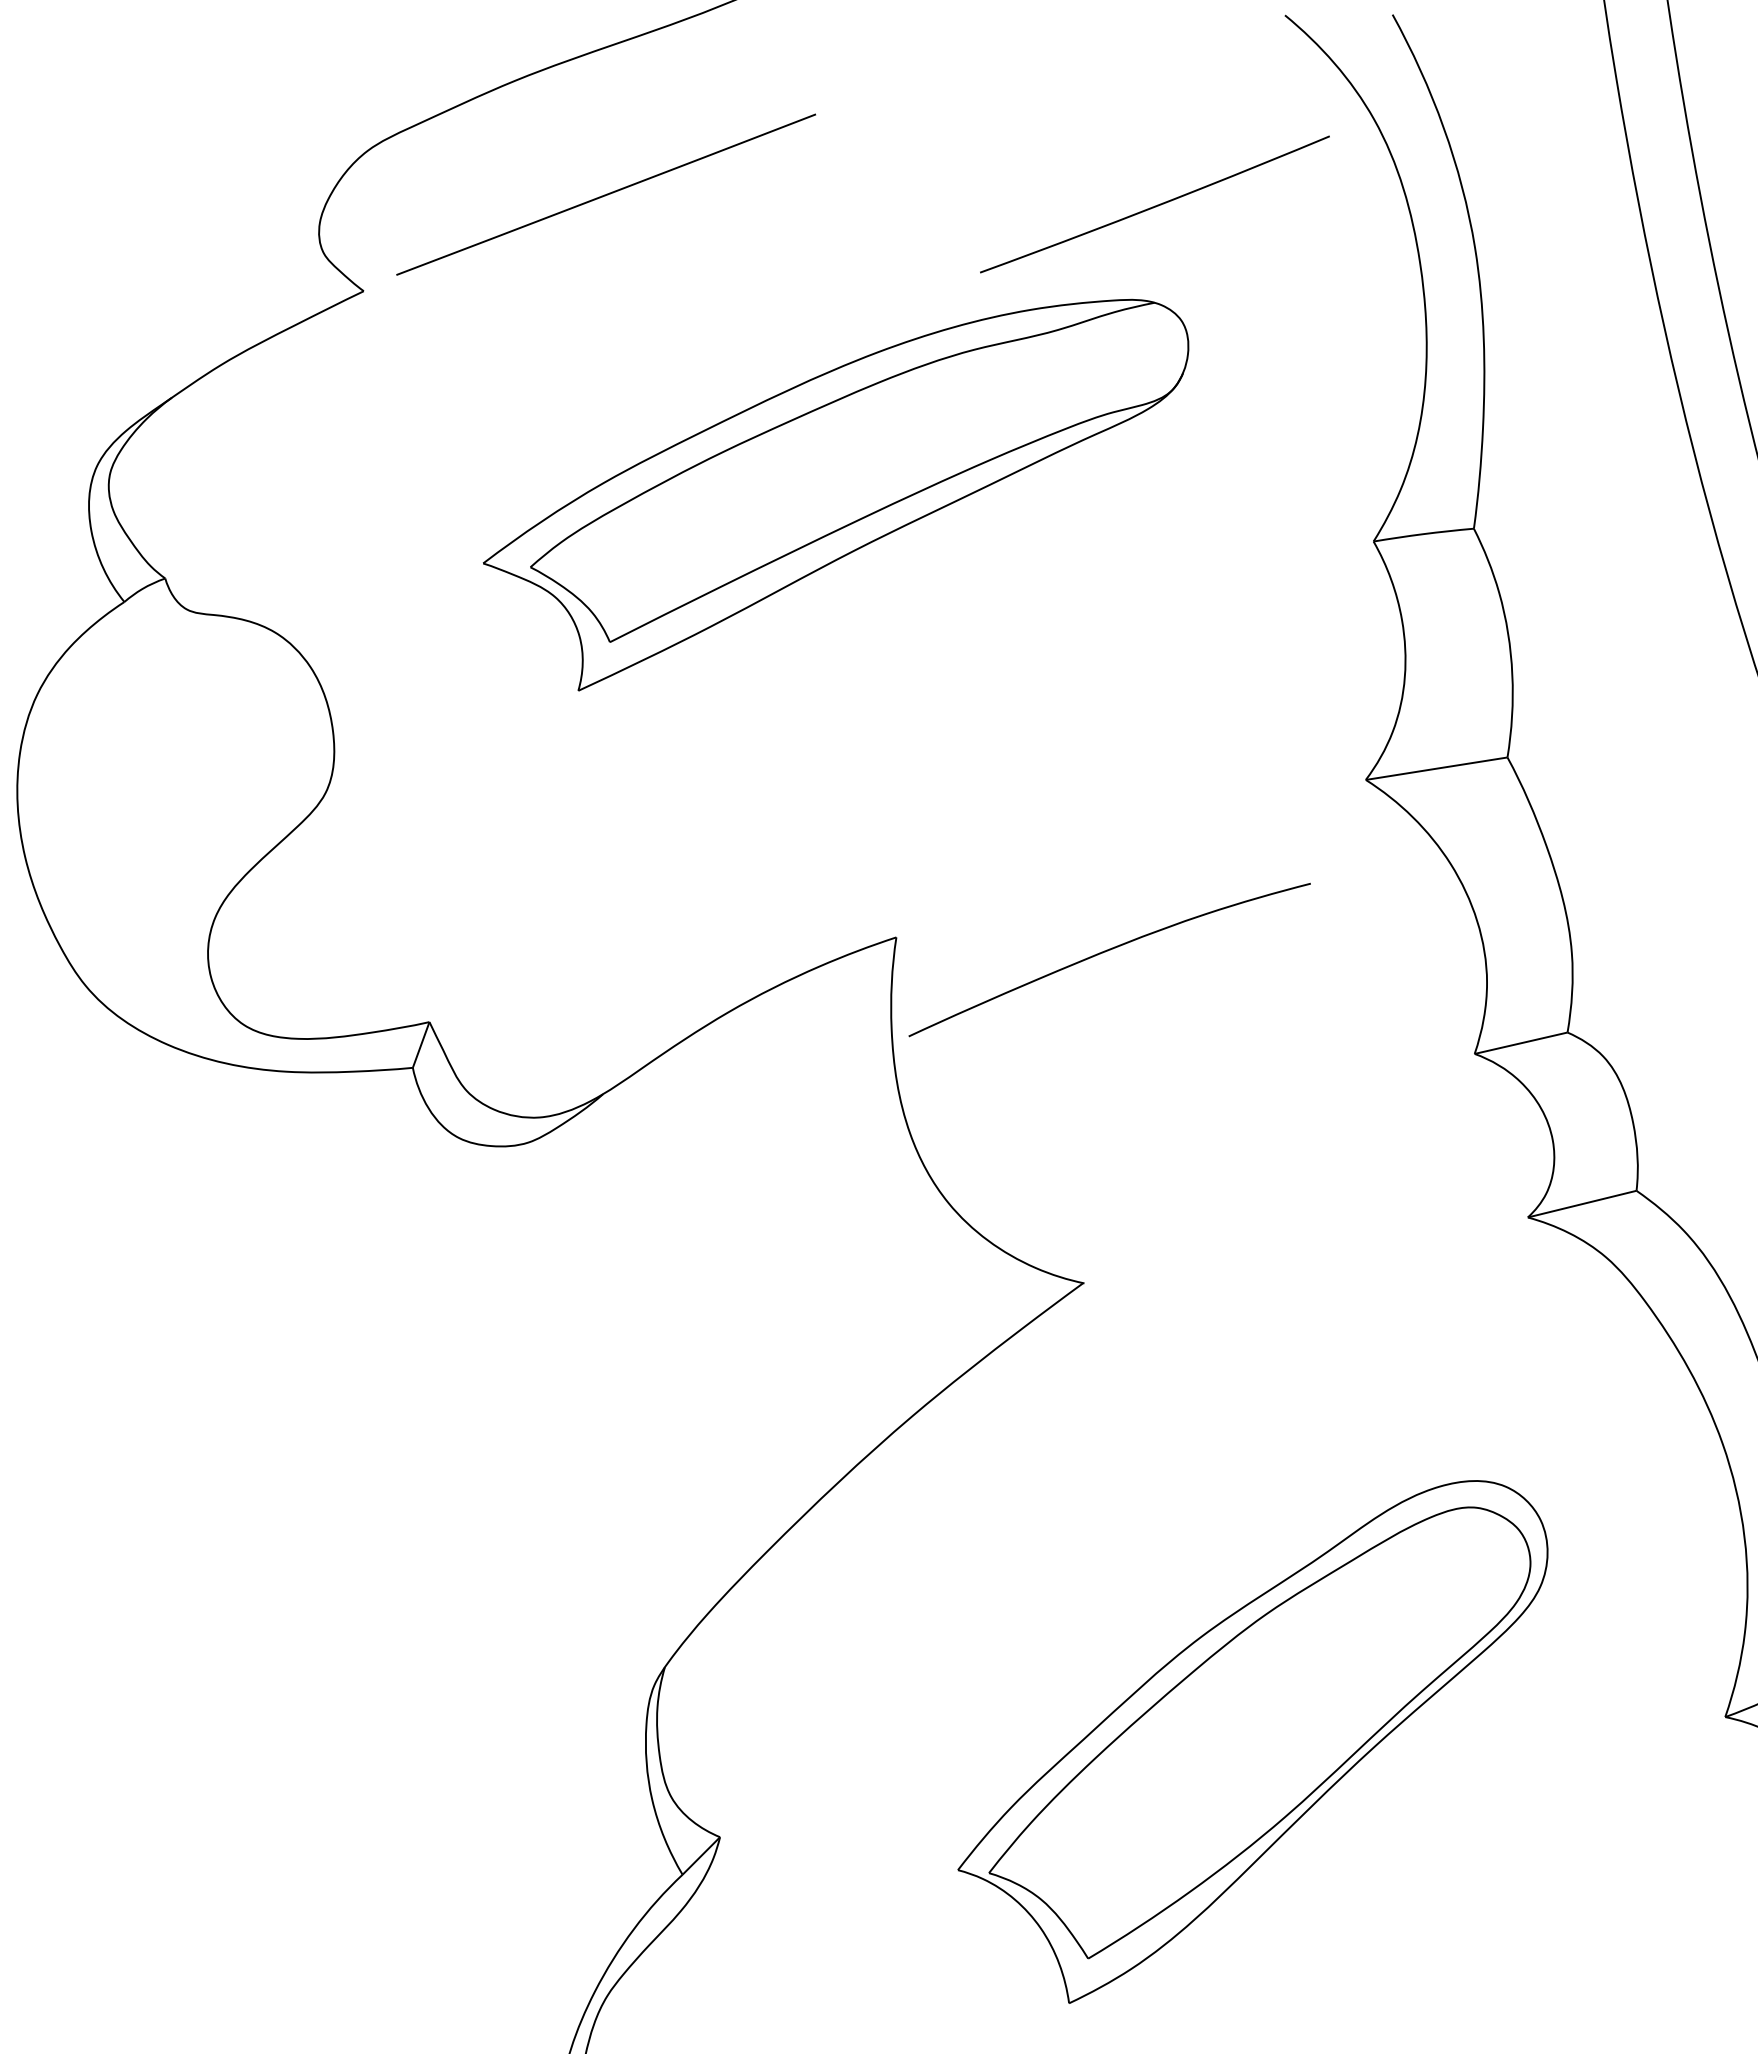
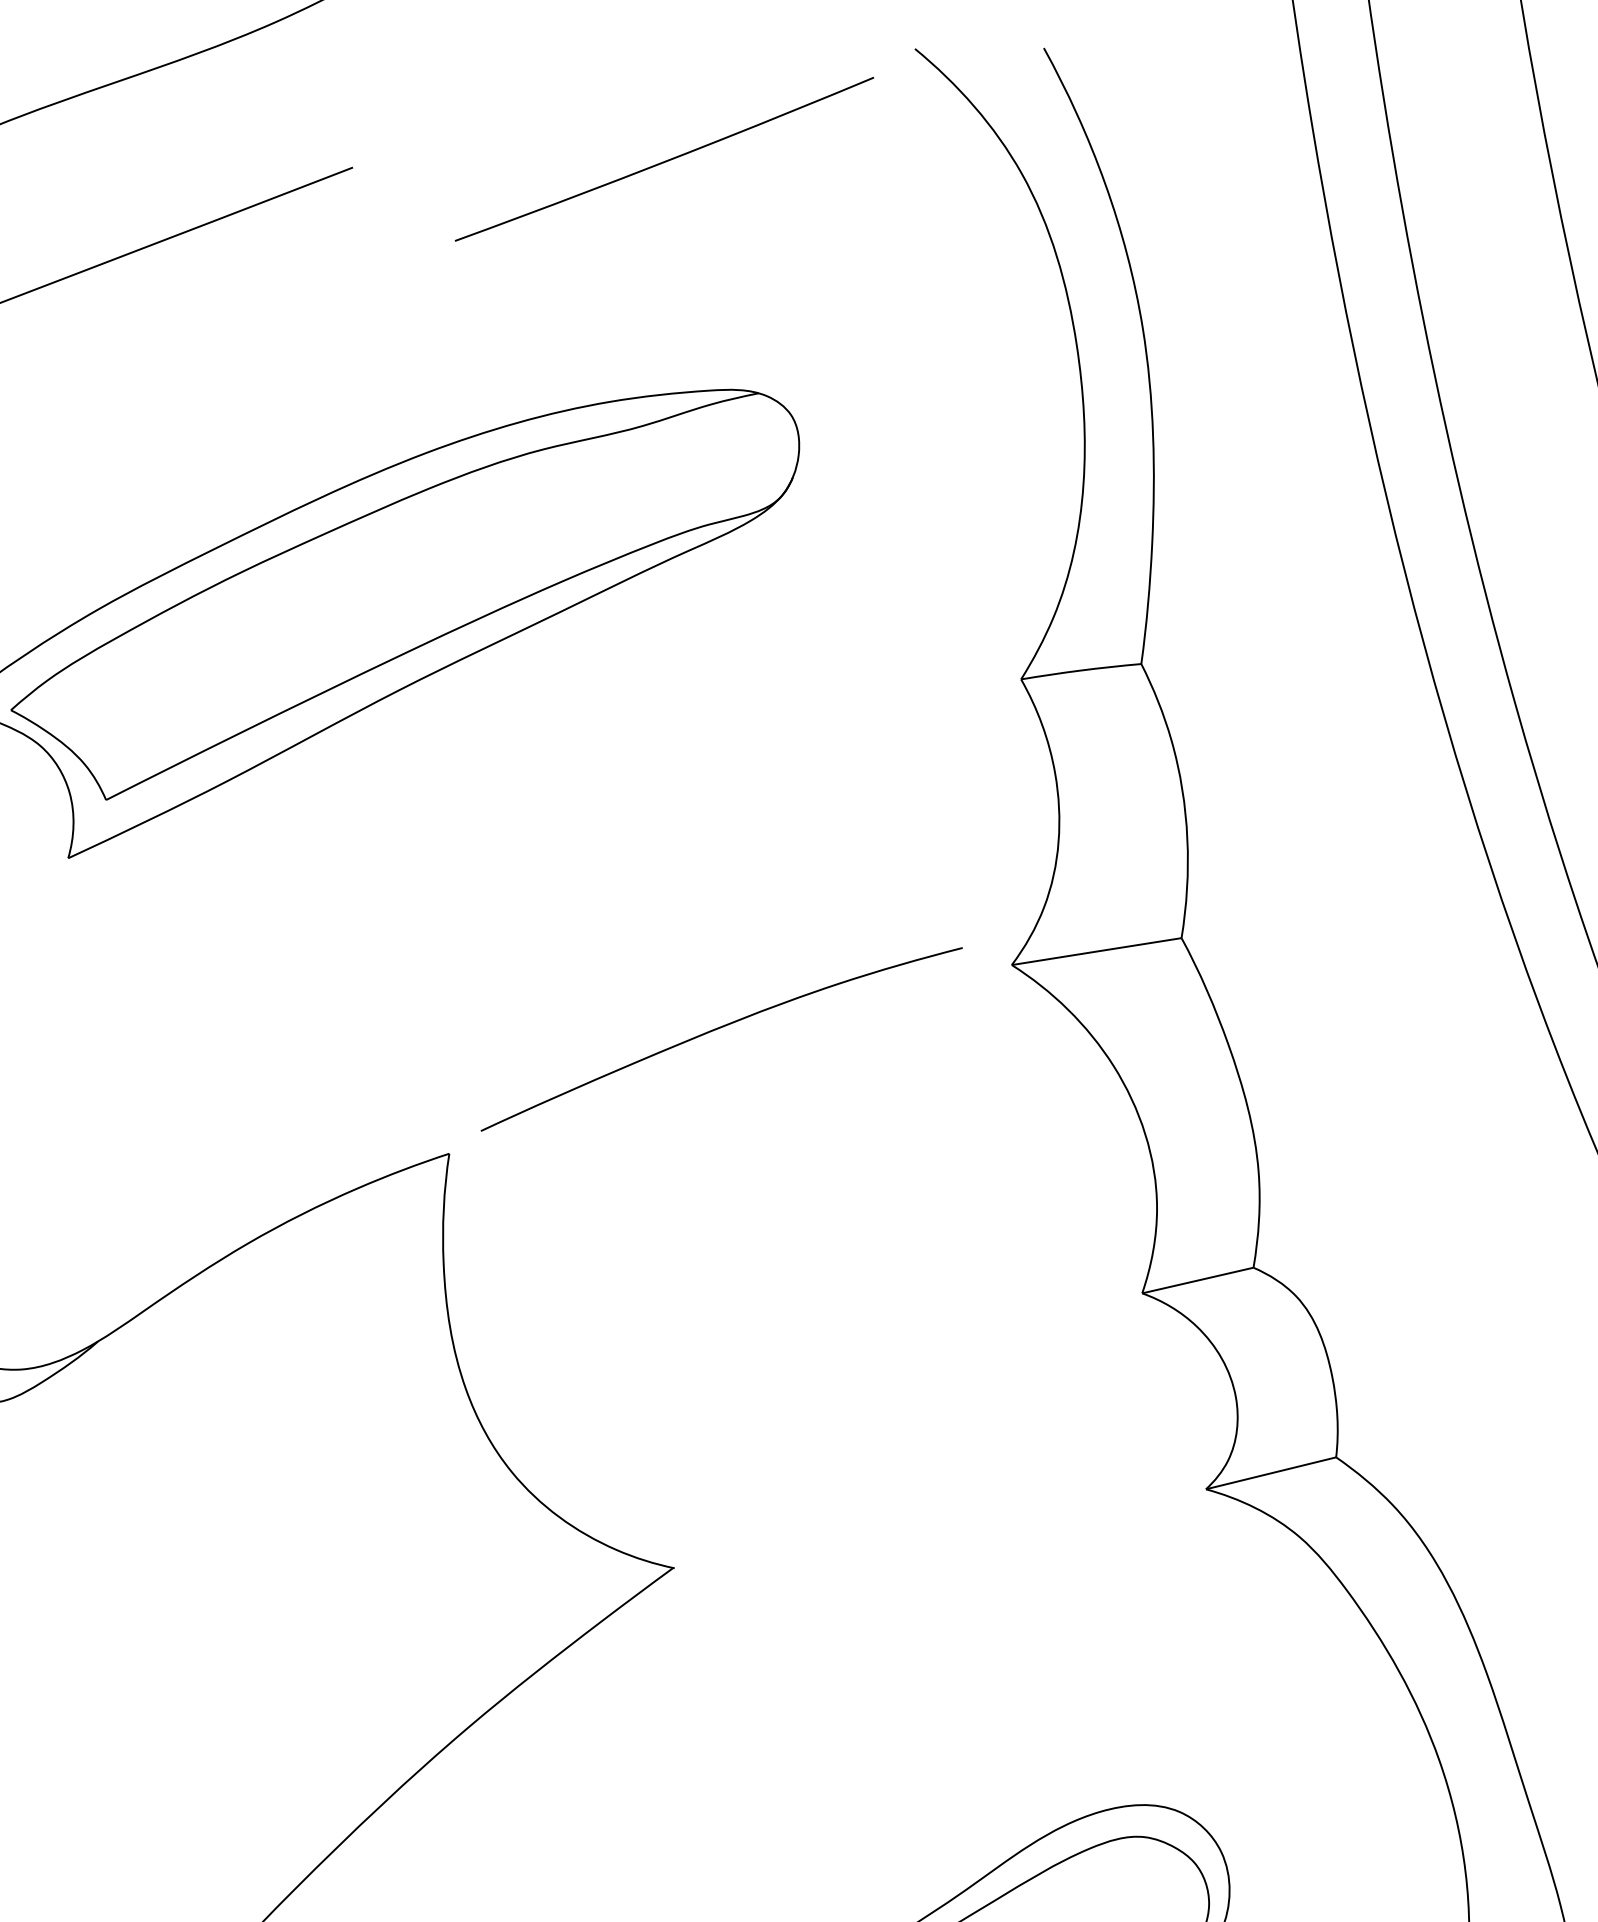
curve: (1154, 205) -> (663, 160), moved
curve: (1108, 951) -> (720, 1029), moved

